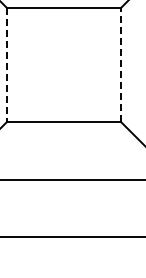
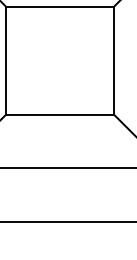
line: (121, 64) -> (113, 60), dashed -> solid
line: (6, 65) -> (6, 61), dashed -> solid

